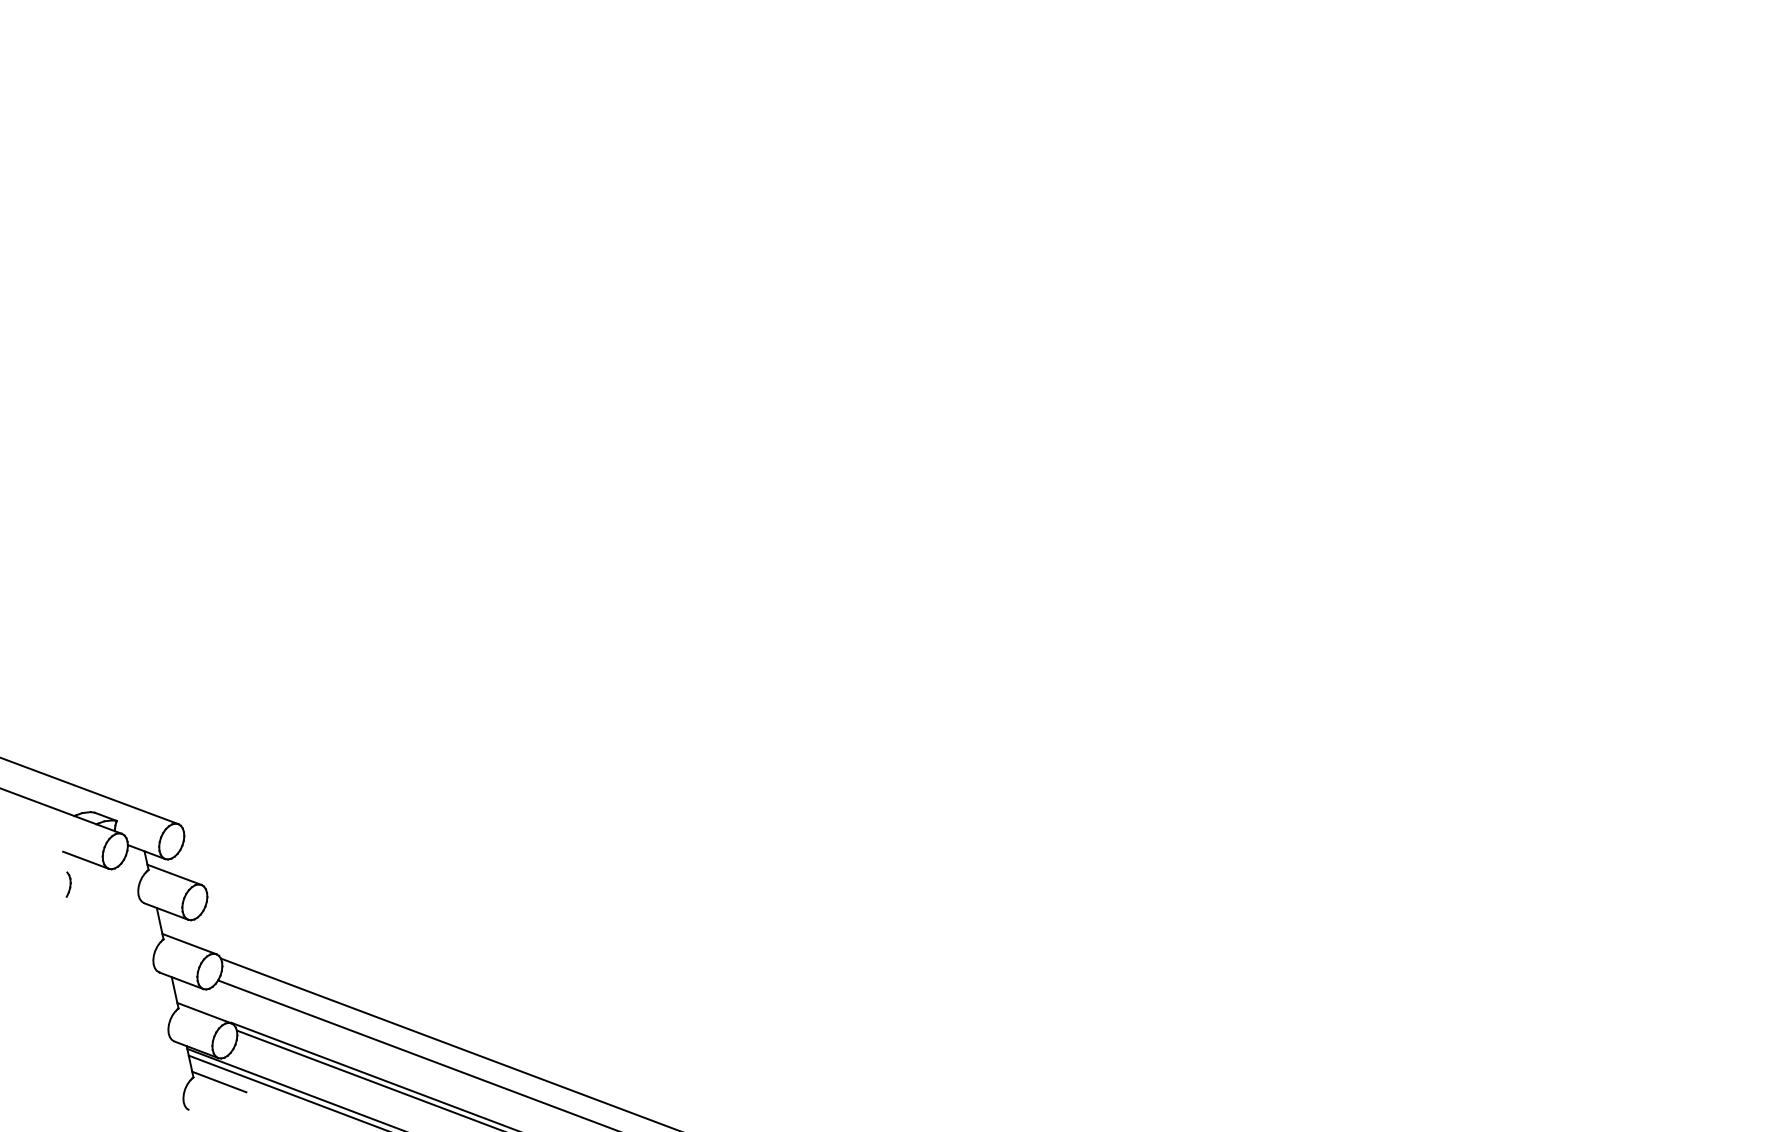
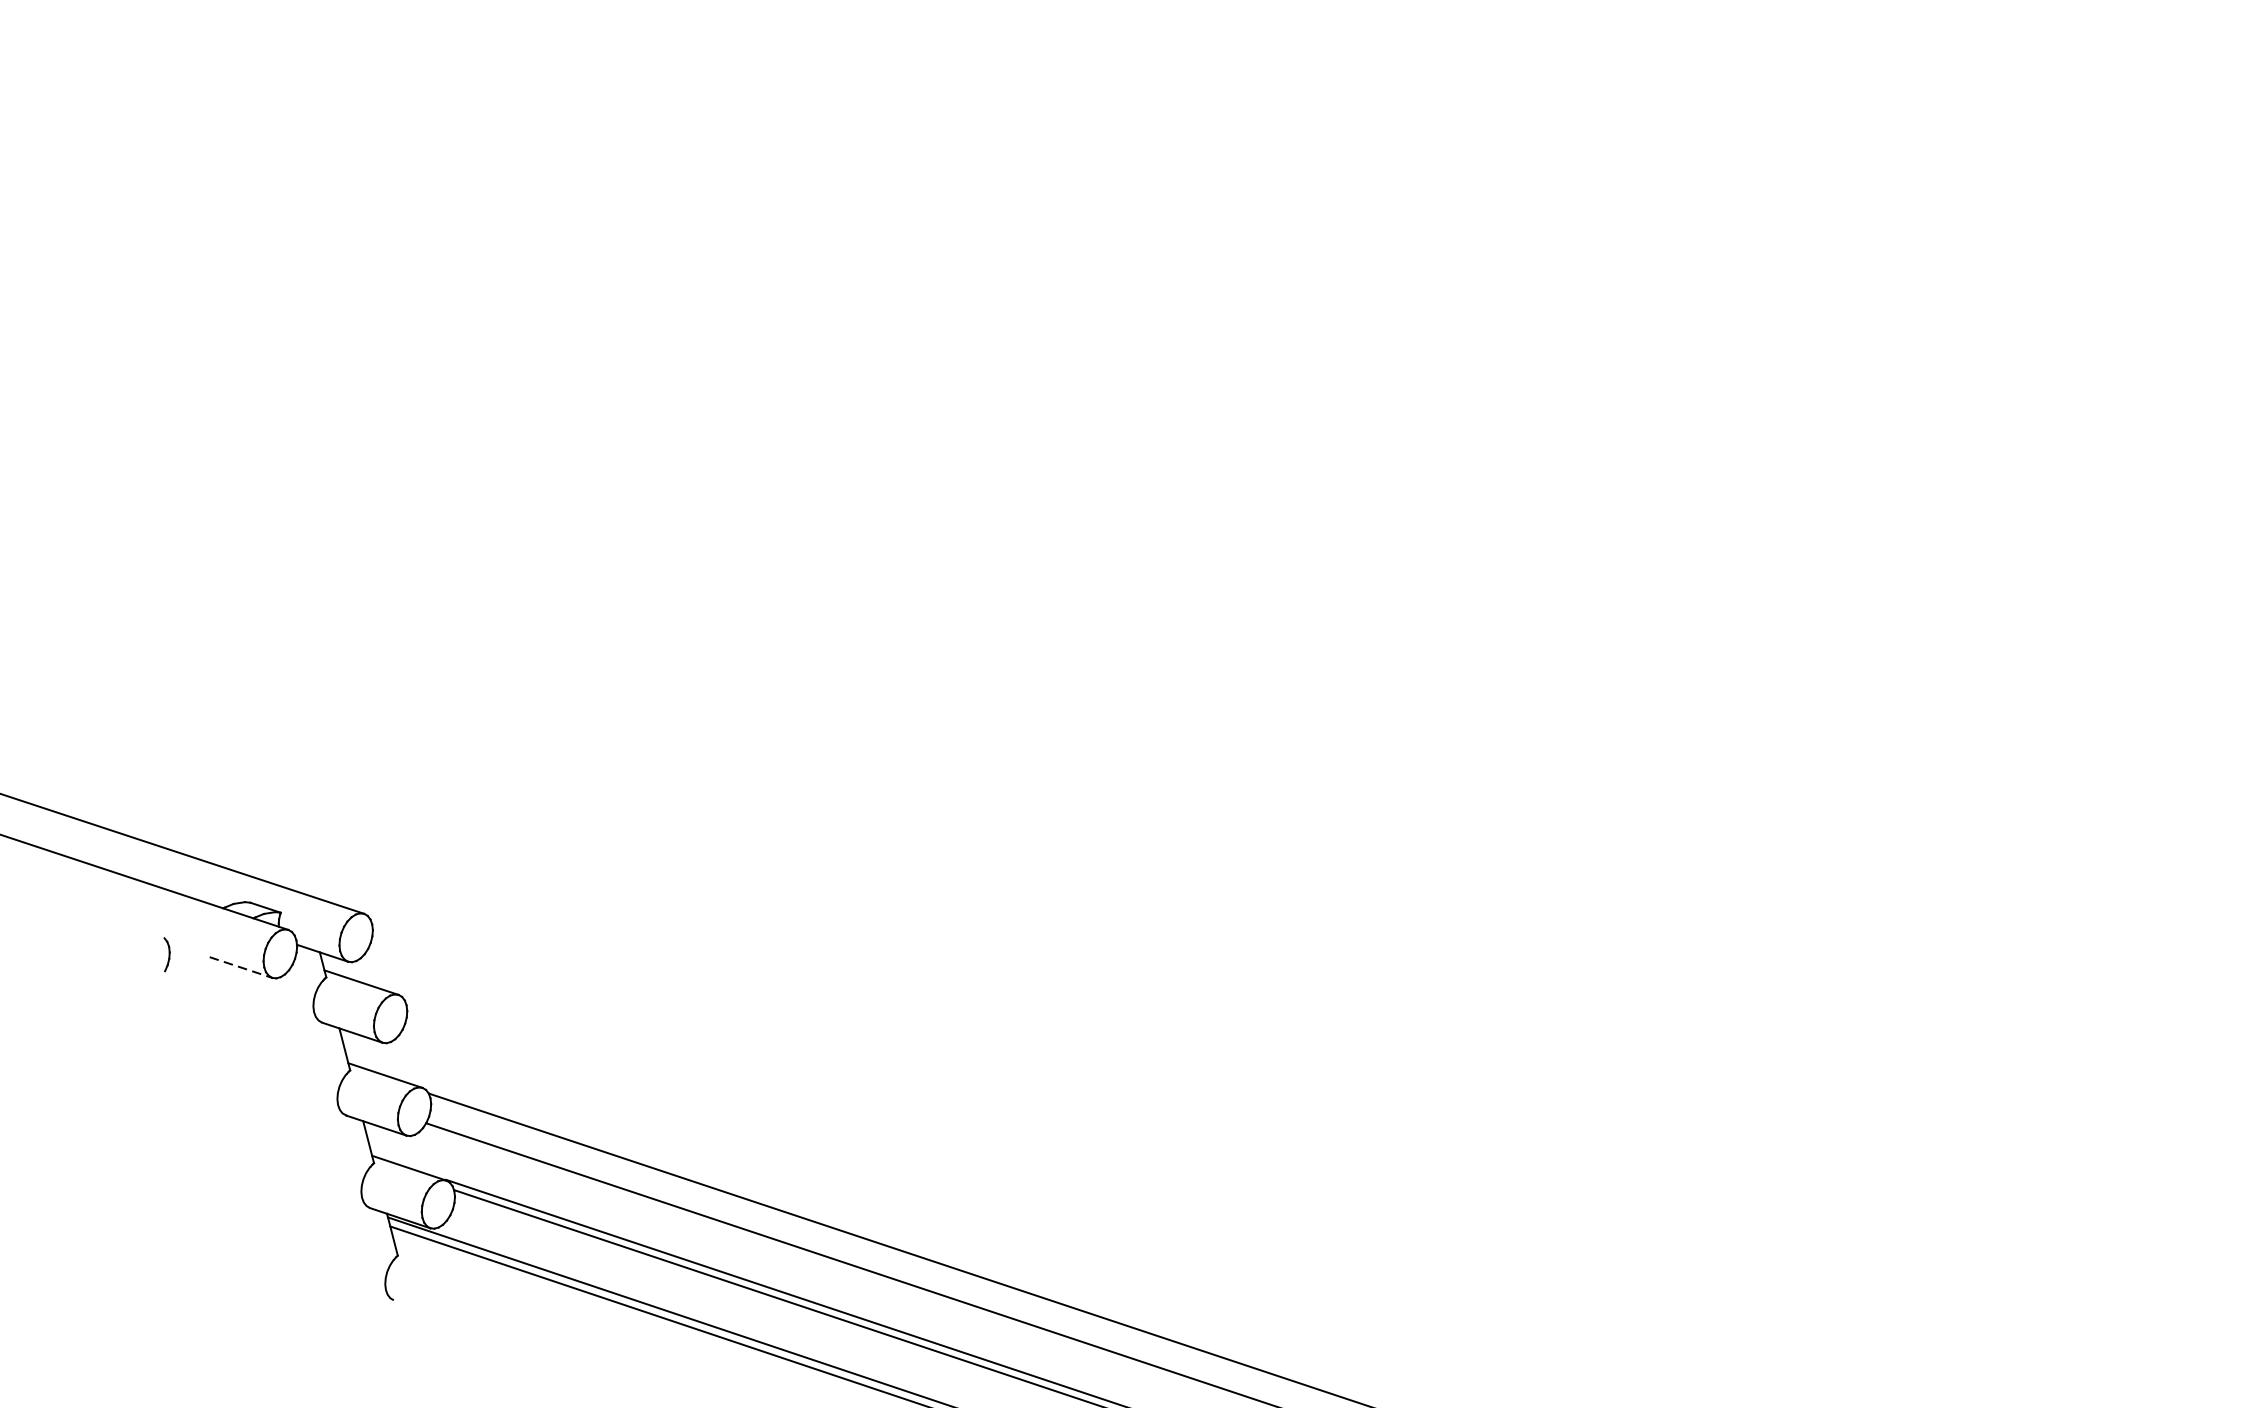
line: (86, 860) -> (241, 967), solid -> dashed
part: (68, 884) -> (166, 954), moved
line: (219, 1081) -> (433, 1259), removed

